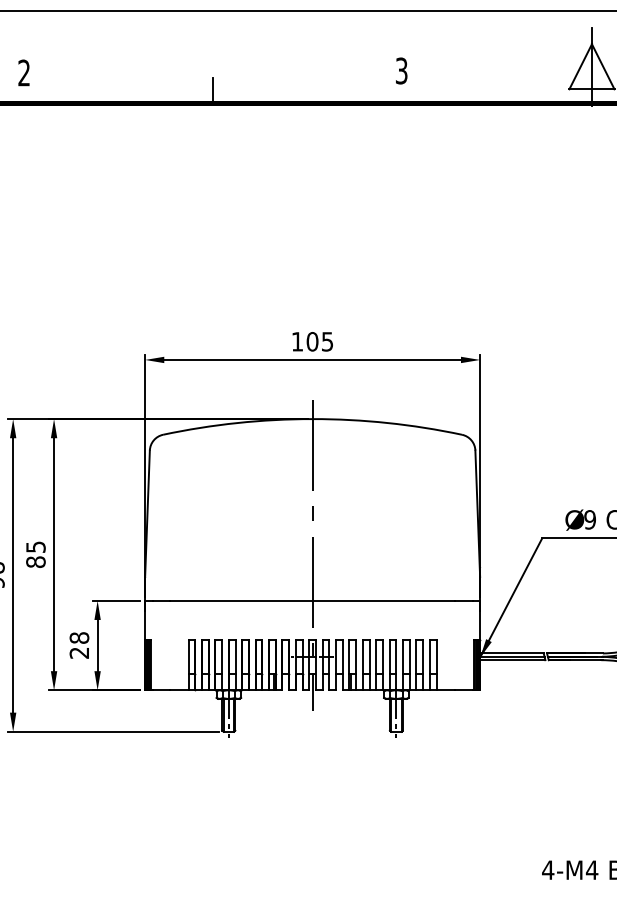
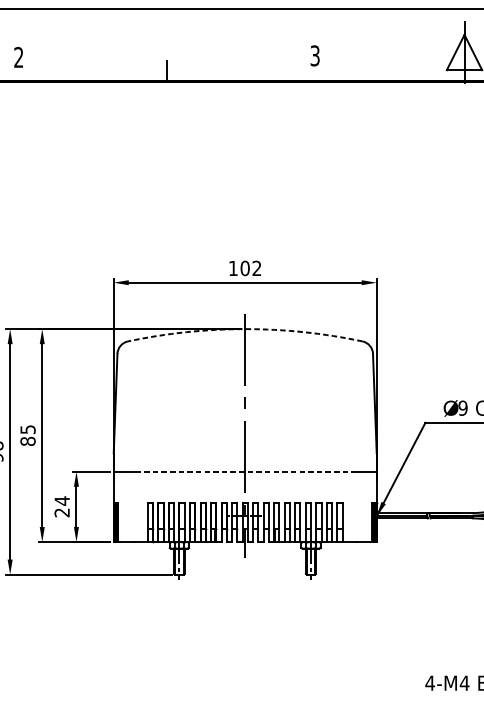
text: (327, 341) -> (256, 268), 105 -> 102
arc: (312, 419) -> (245, 329), solid -> dashed
line: (312, 600) -> (245, 471), solid -> dashed
text: (79, 637) -> (62, 500), 28 -> 24

